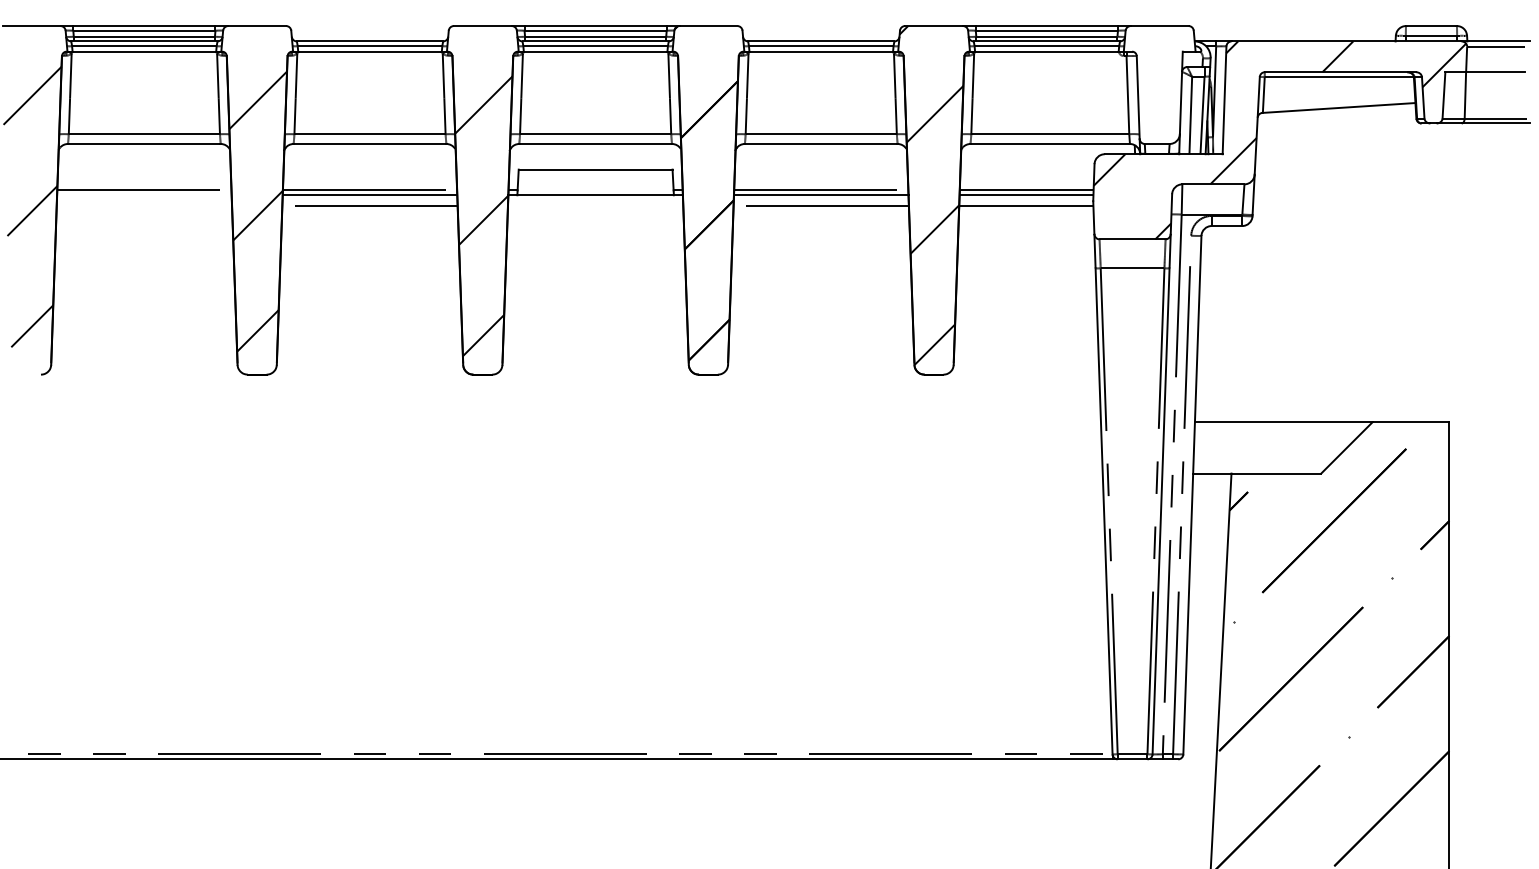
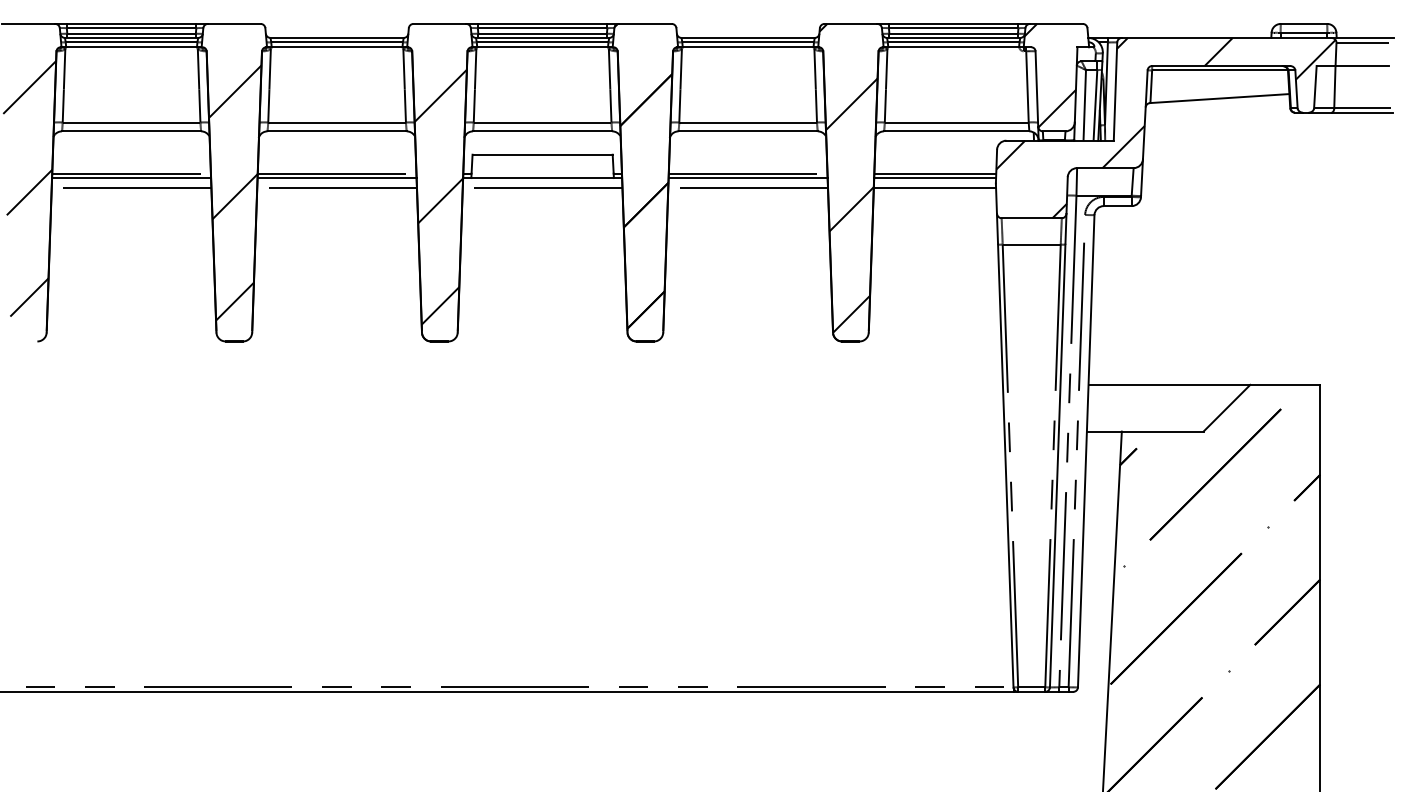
hatch: (1152, 82) -> (1049, 75), added
line: (144, 195) -> (131, 178), added
line: (144, 205) -> (131, 187), added
line: (595, 205) -> (542, 187), added

